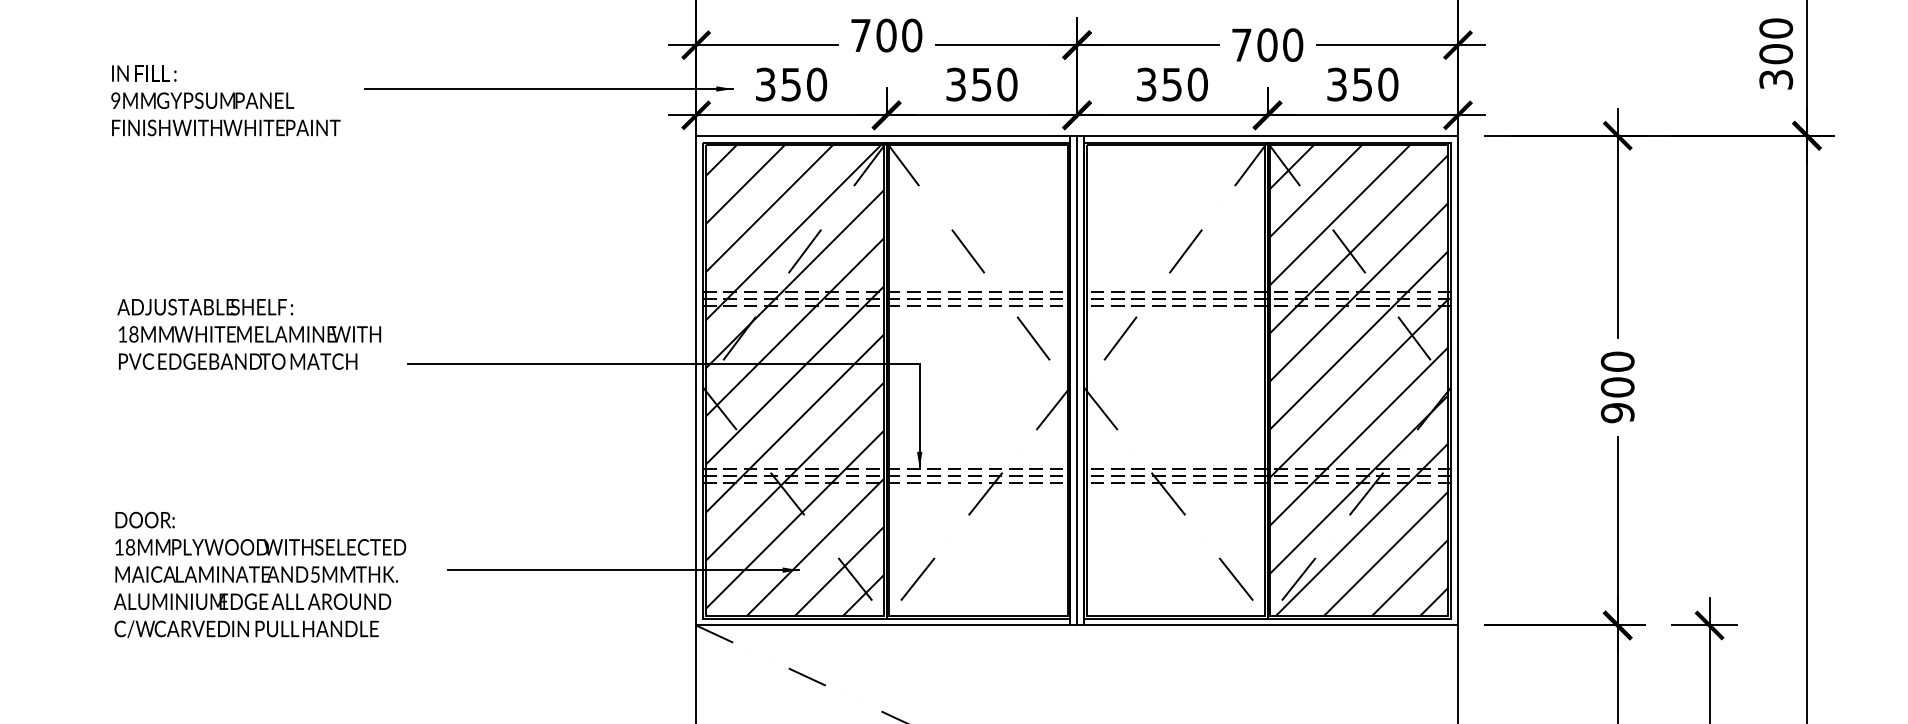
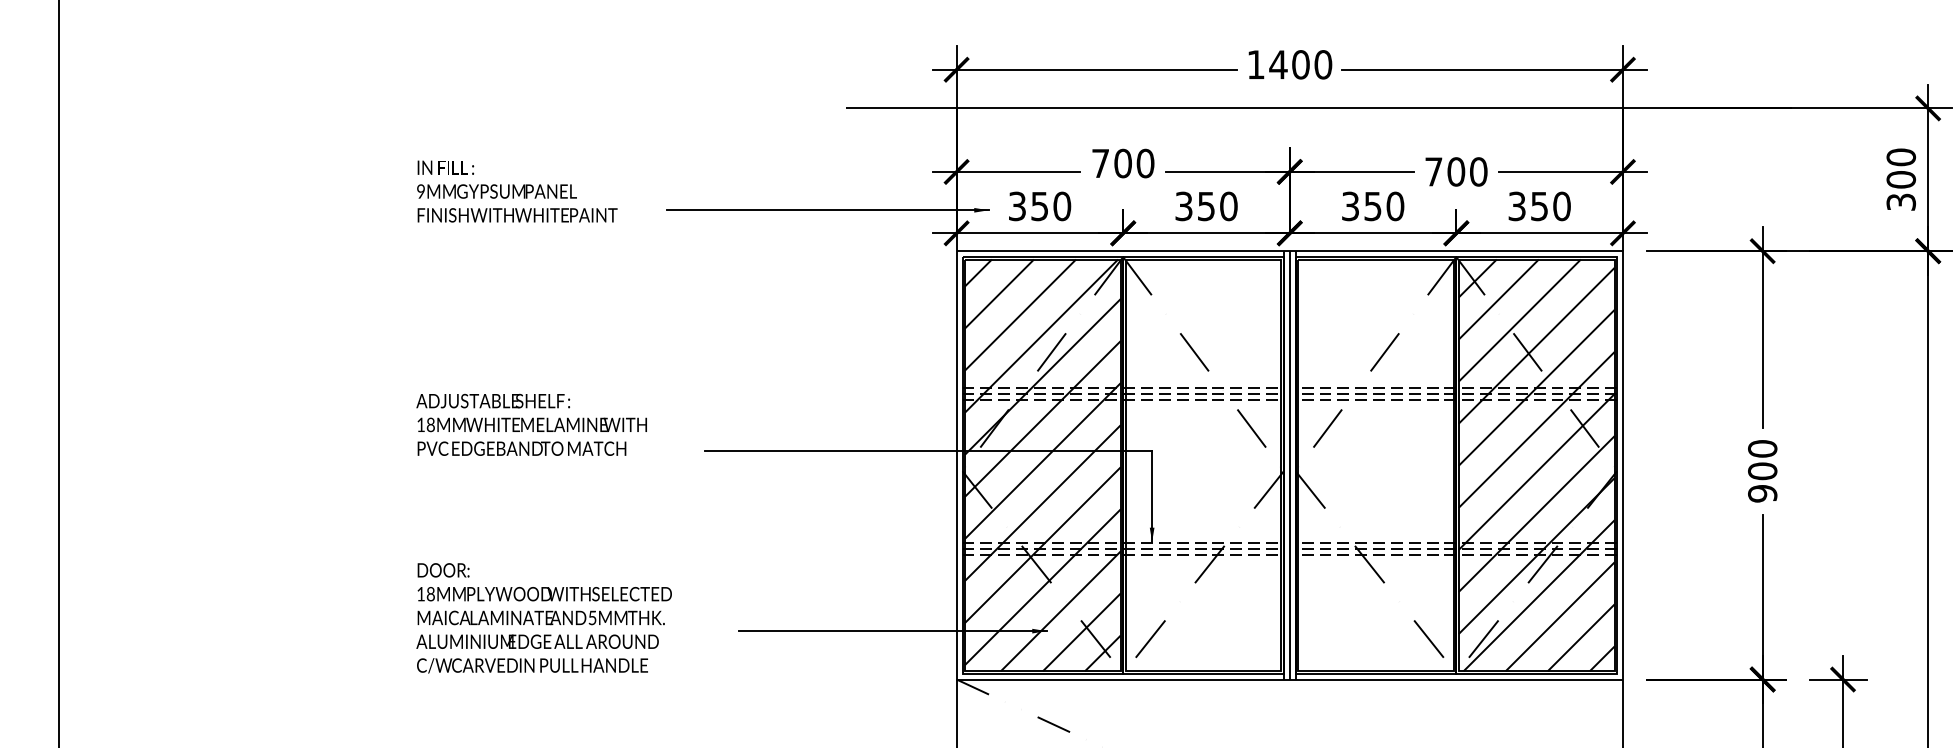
text: (226, 100) -> (517, 191), moved
text: (248, 333) -> (531, 424), moved
text: (259, 575) -> (543, 618), moved

